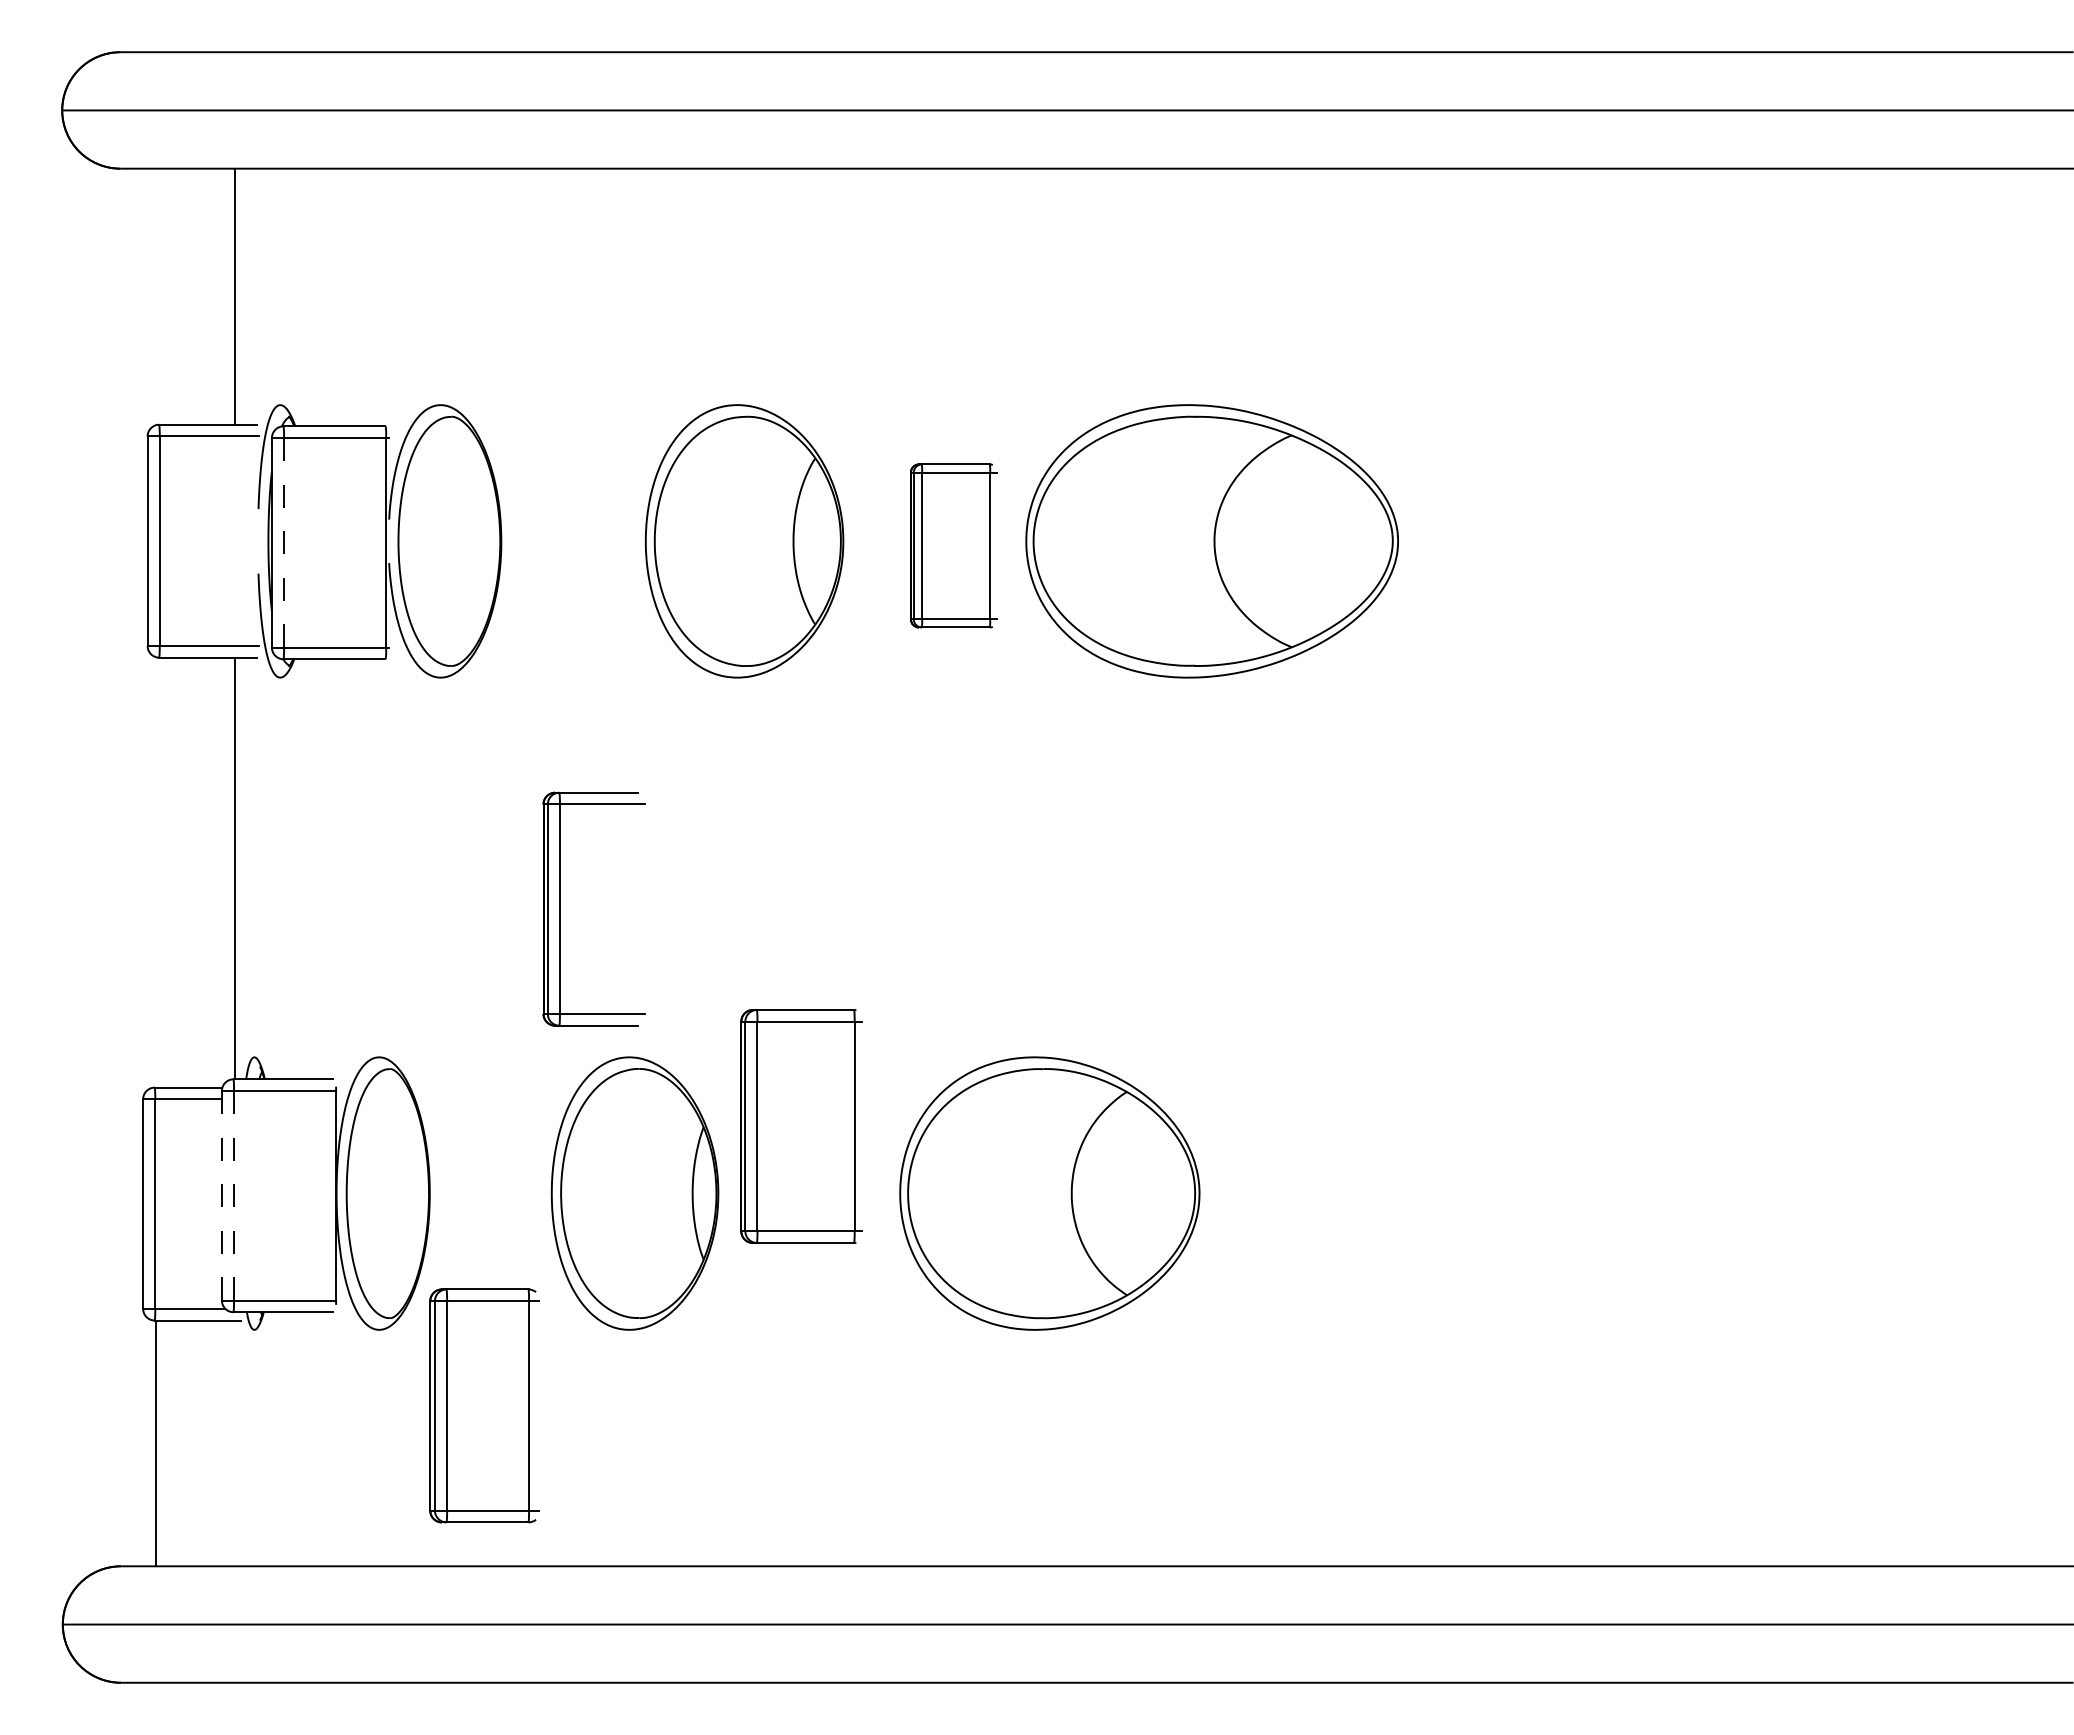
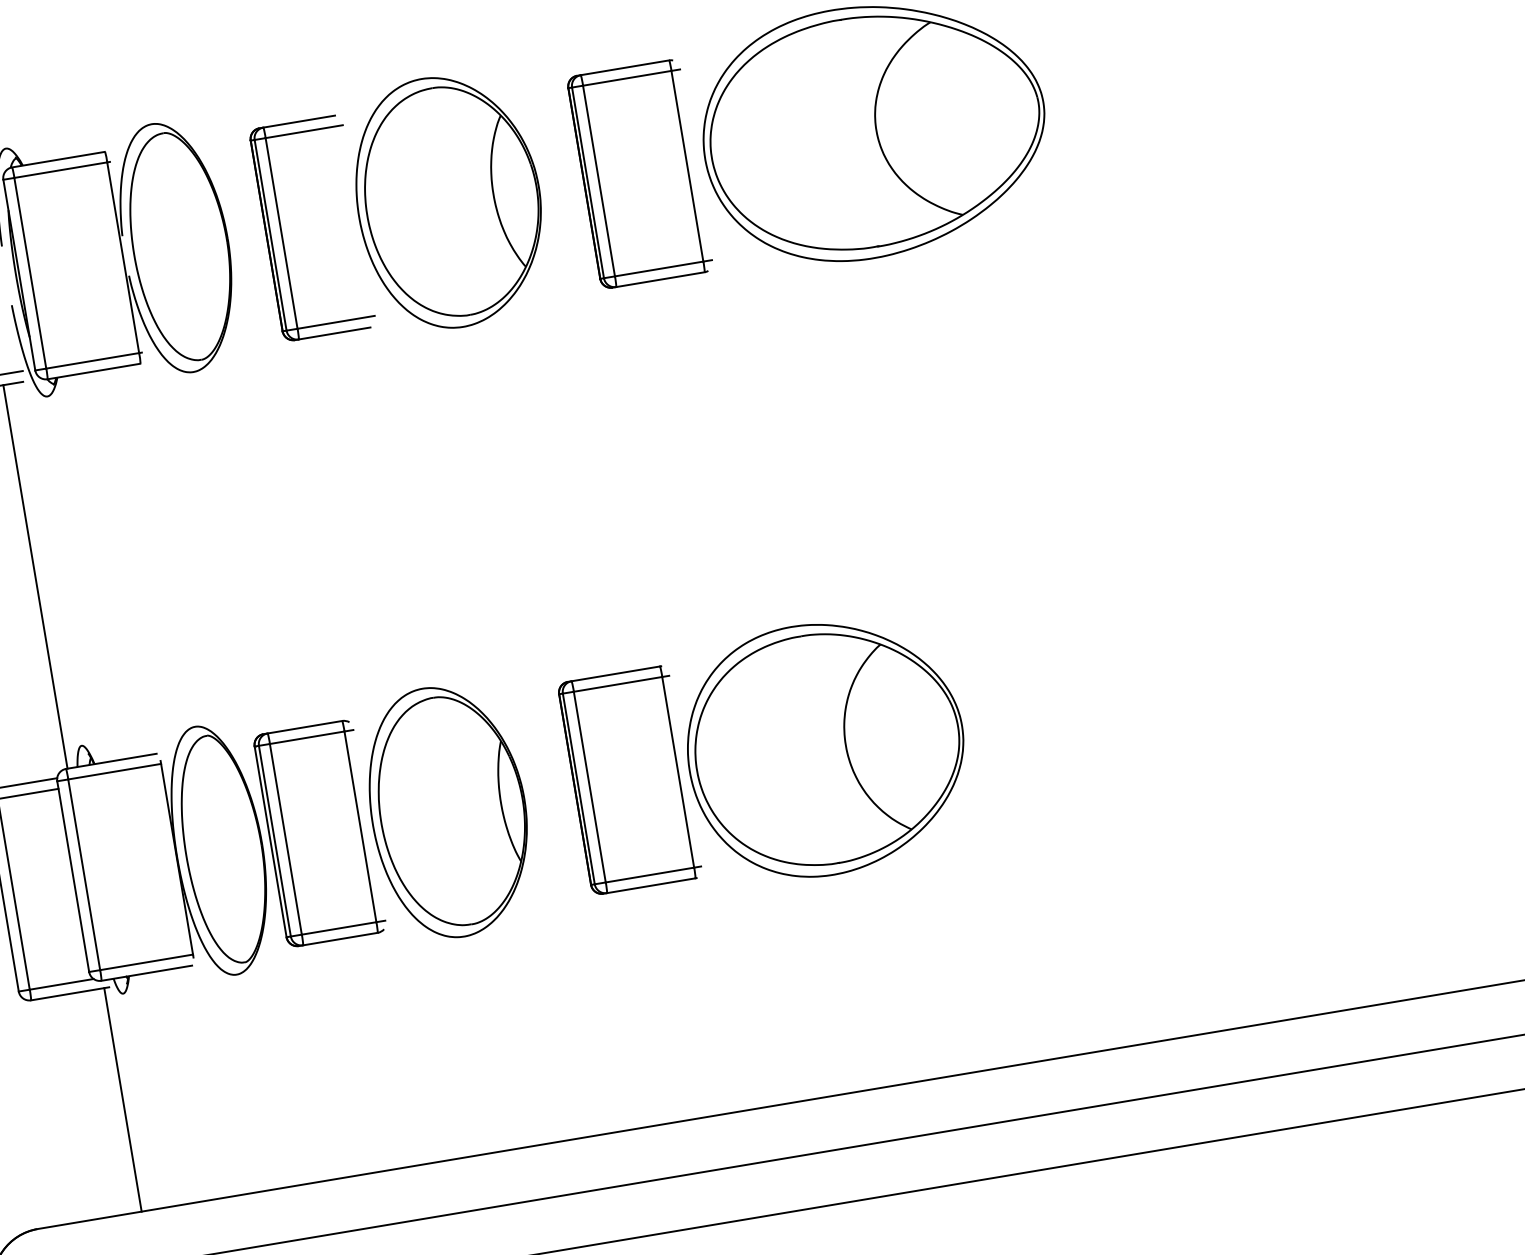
line: (284, 542) -> (30, 272), dashed -> solid
part: (953, 545) -> (639, 173), size x1.43
part: (560, 908) -> (282, 232), moved
part: (801, 1126) -> (629, 780), moved
line: (221, 1195) -> (72, 876), dashed -> solid
line: (234, 1195) -> (84, 874), dashed -> solid
part: (484, 1405) -> (319, 833), moved
line: (156, 1443) -> (123, 1099), moved

